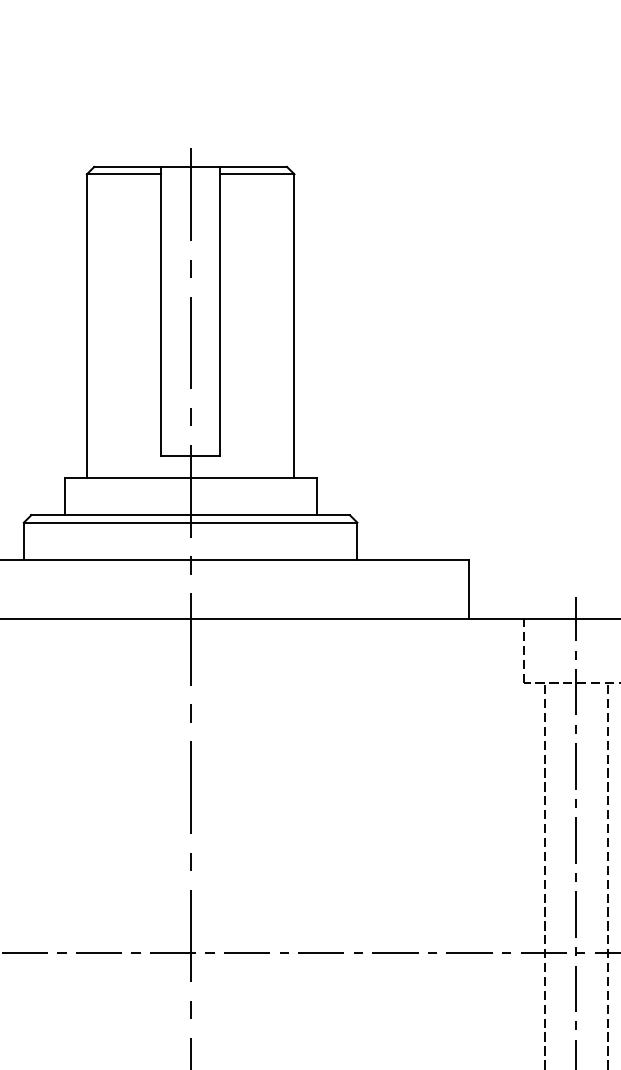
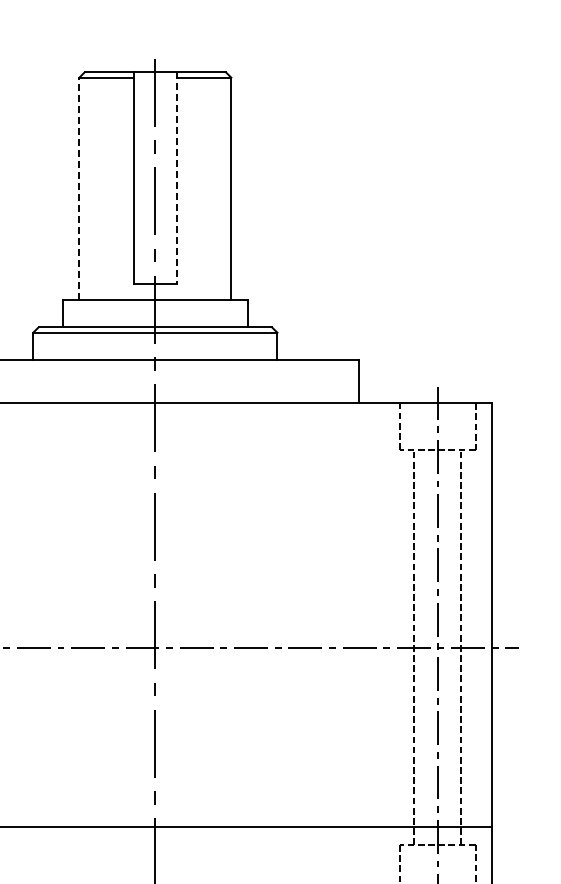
line: (220, 312) -> (177, 178), solid -> dashed
line: (87, 325) -> (79, 188), solid -> dashed

